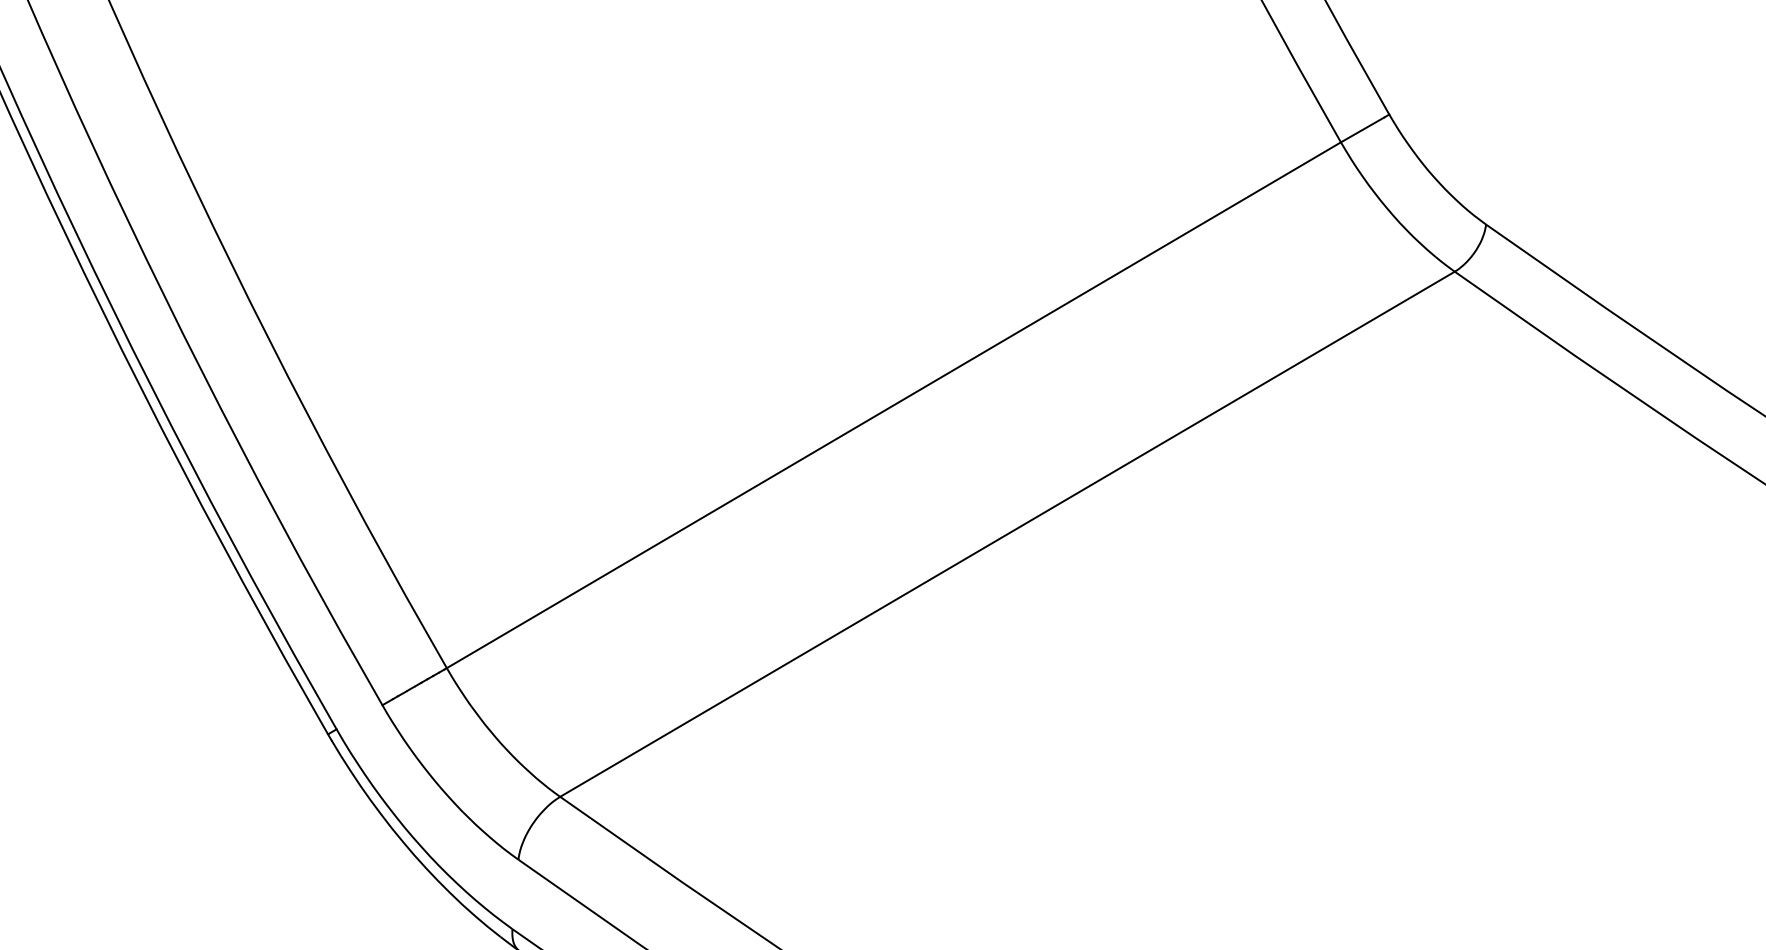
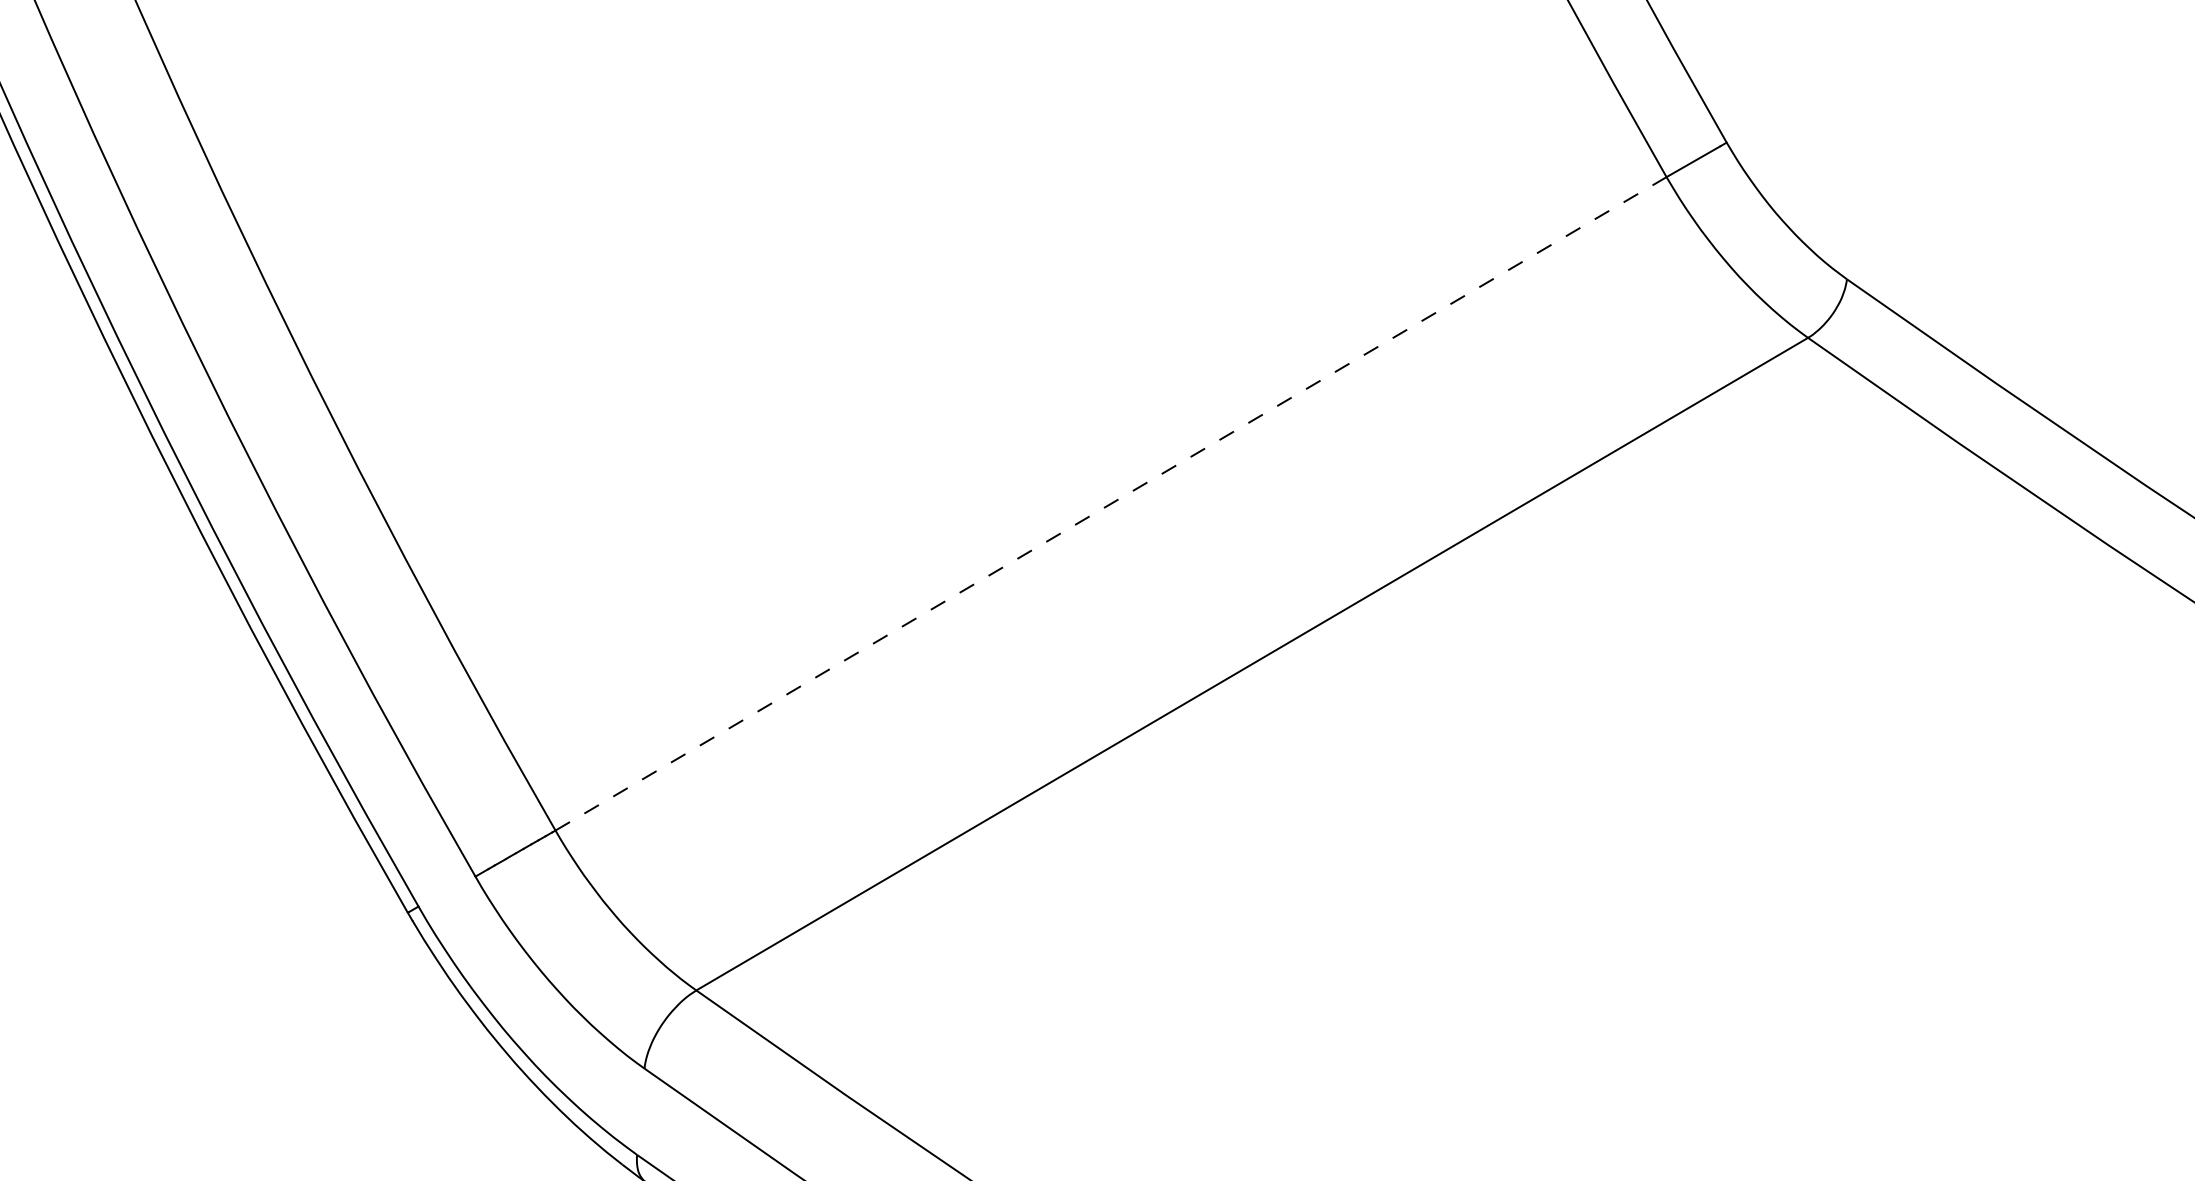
line: (894, 404) -> (1111, 503), solid -> dashed

